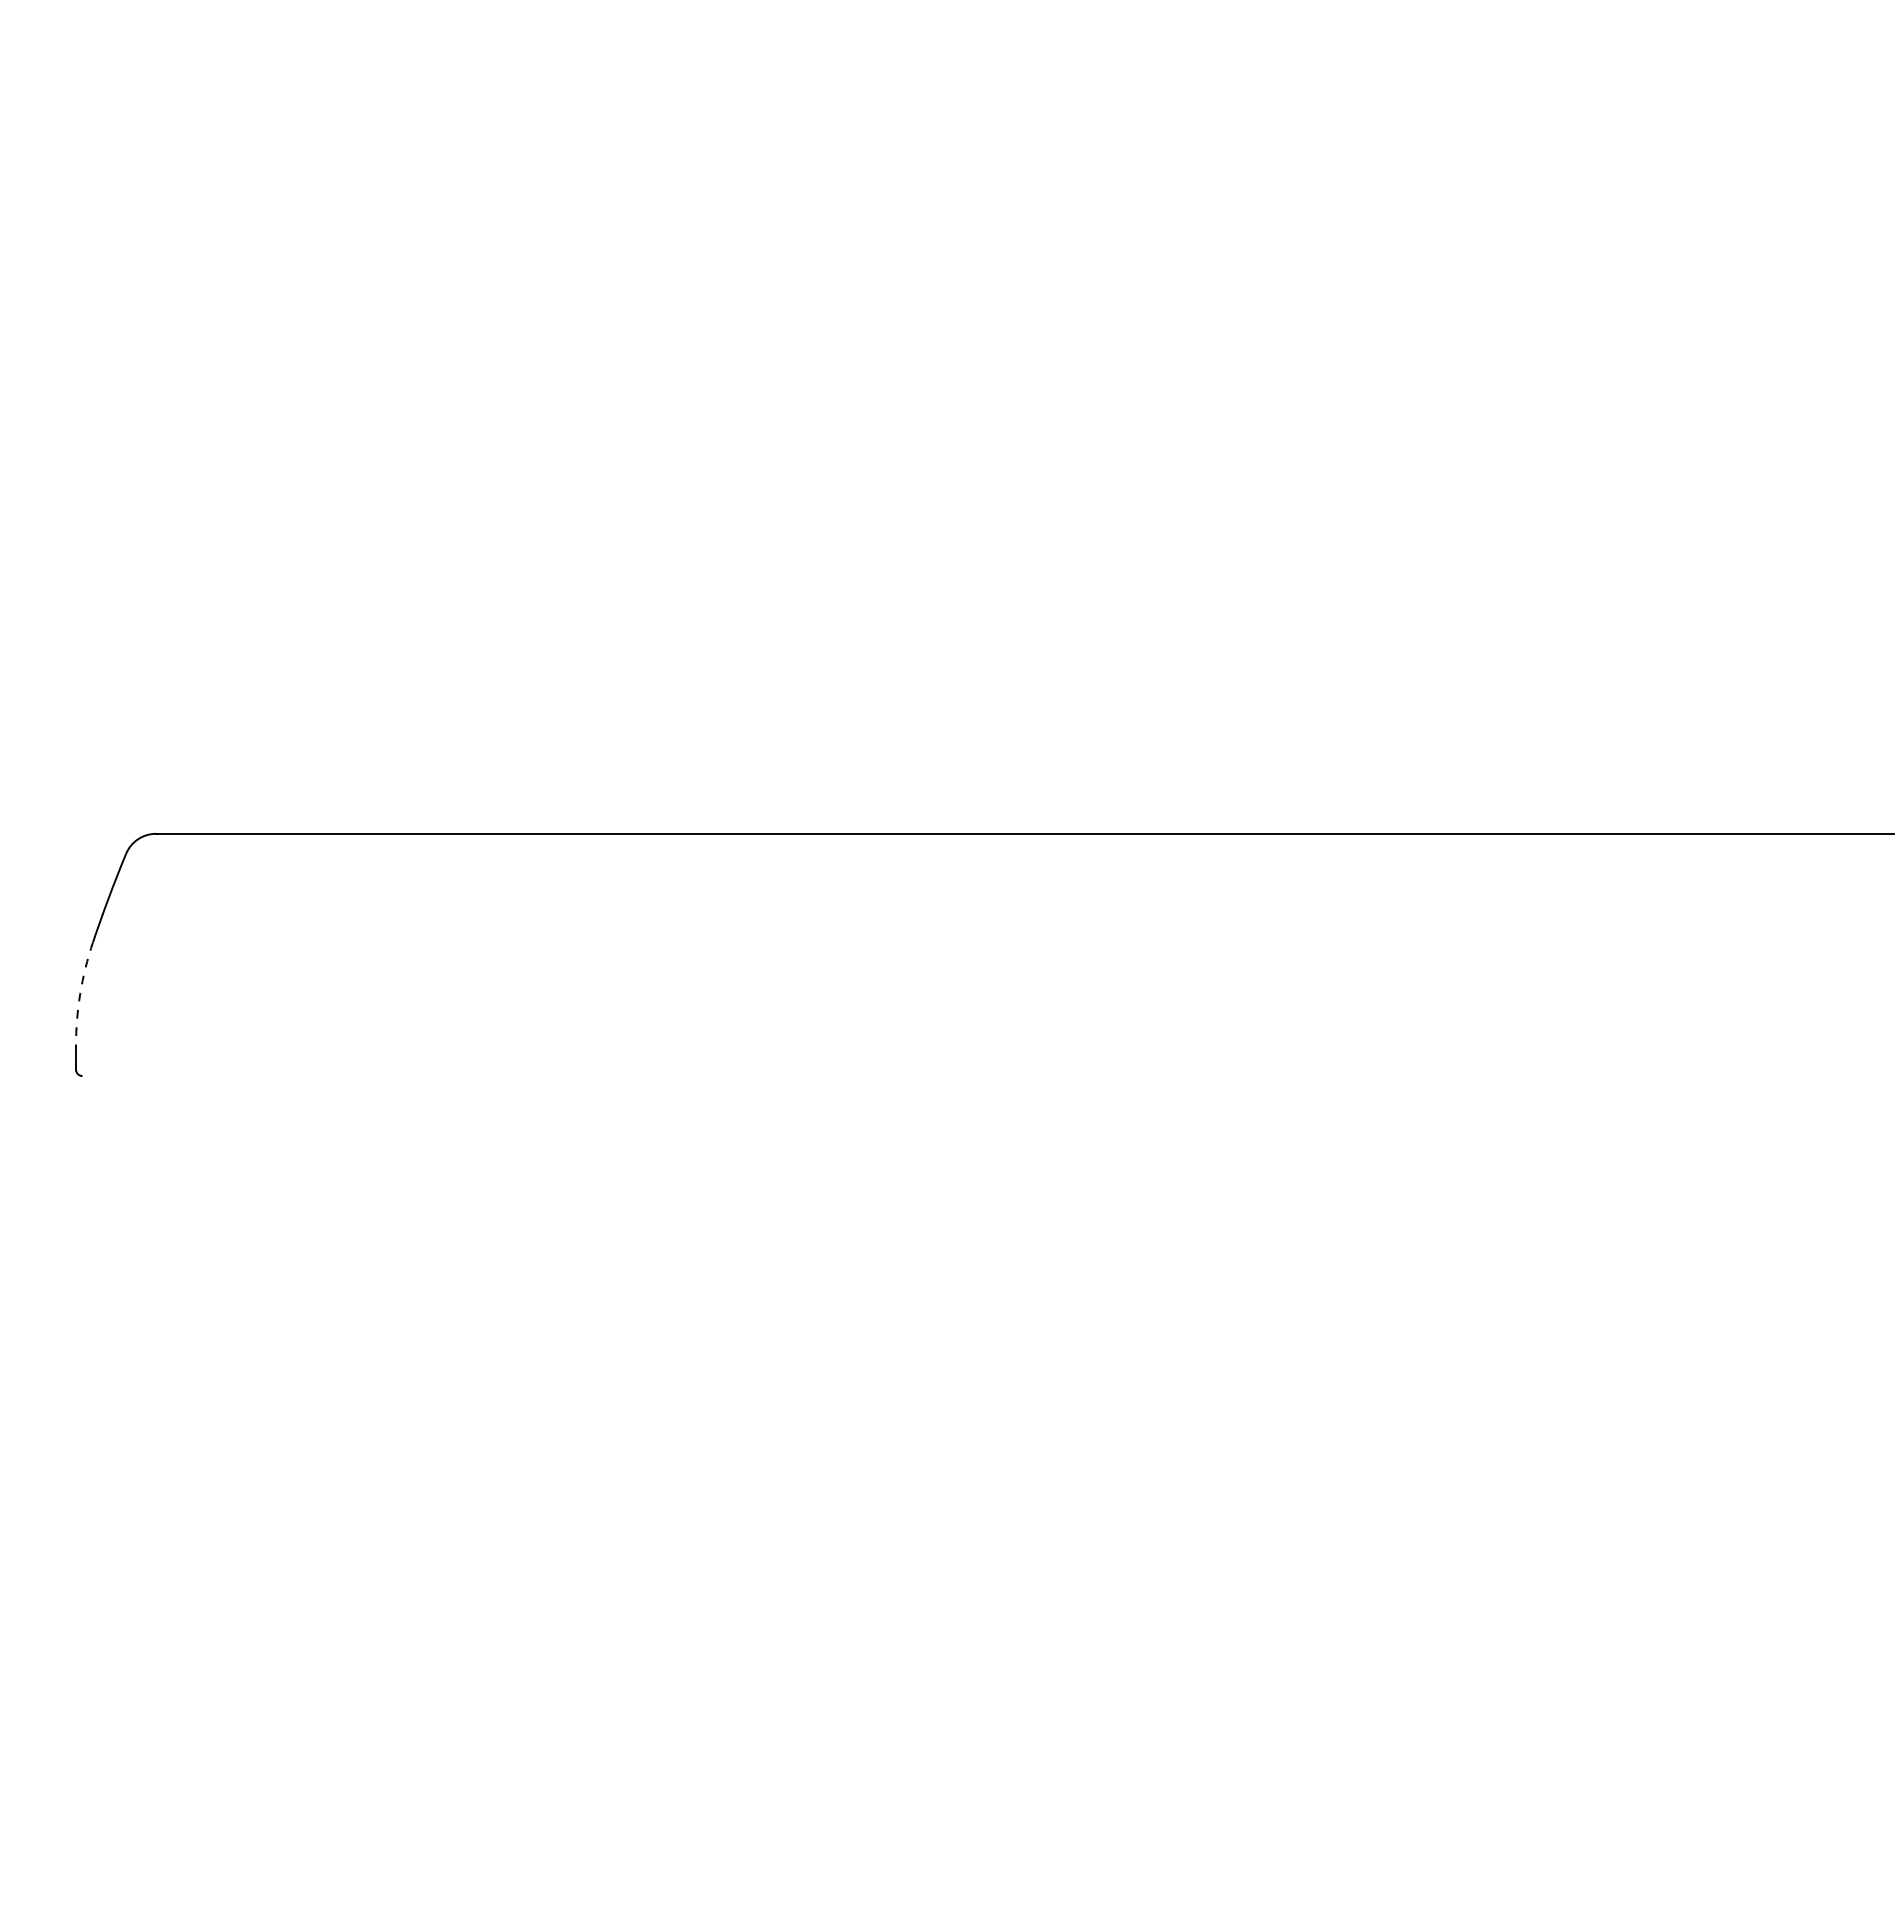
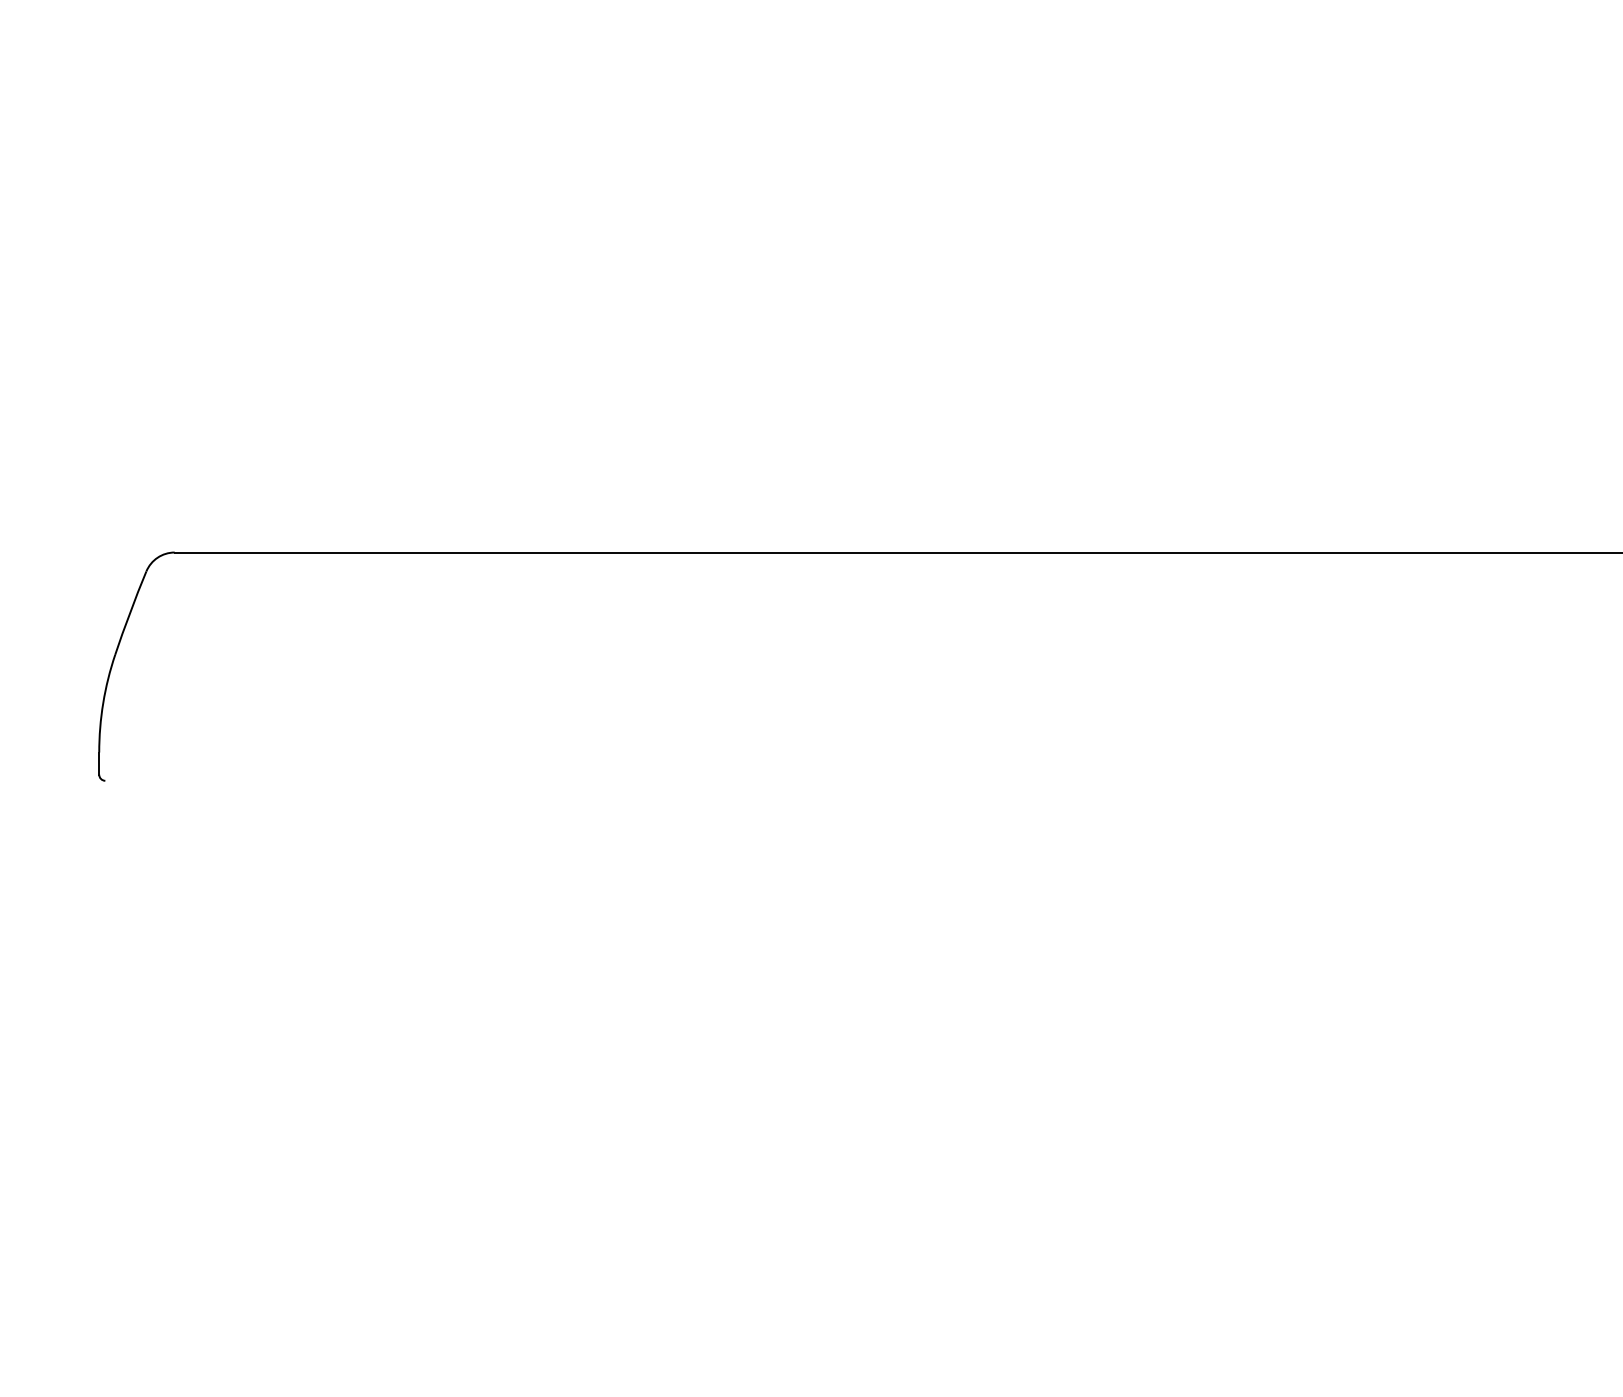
arc: (80, 993) -> (103, 702), dashed -> solid

